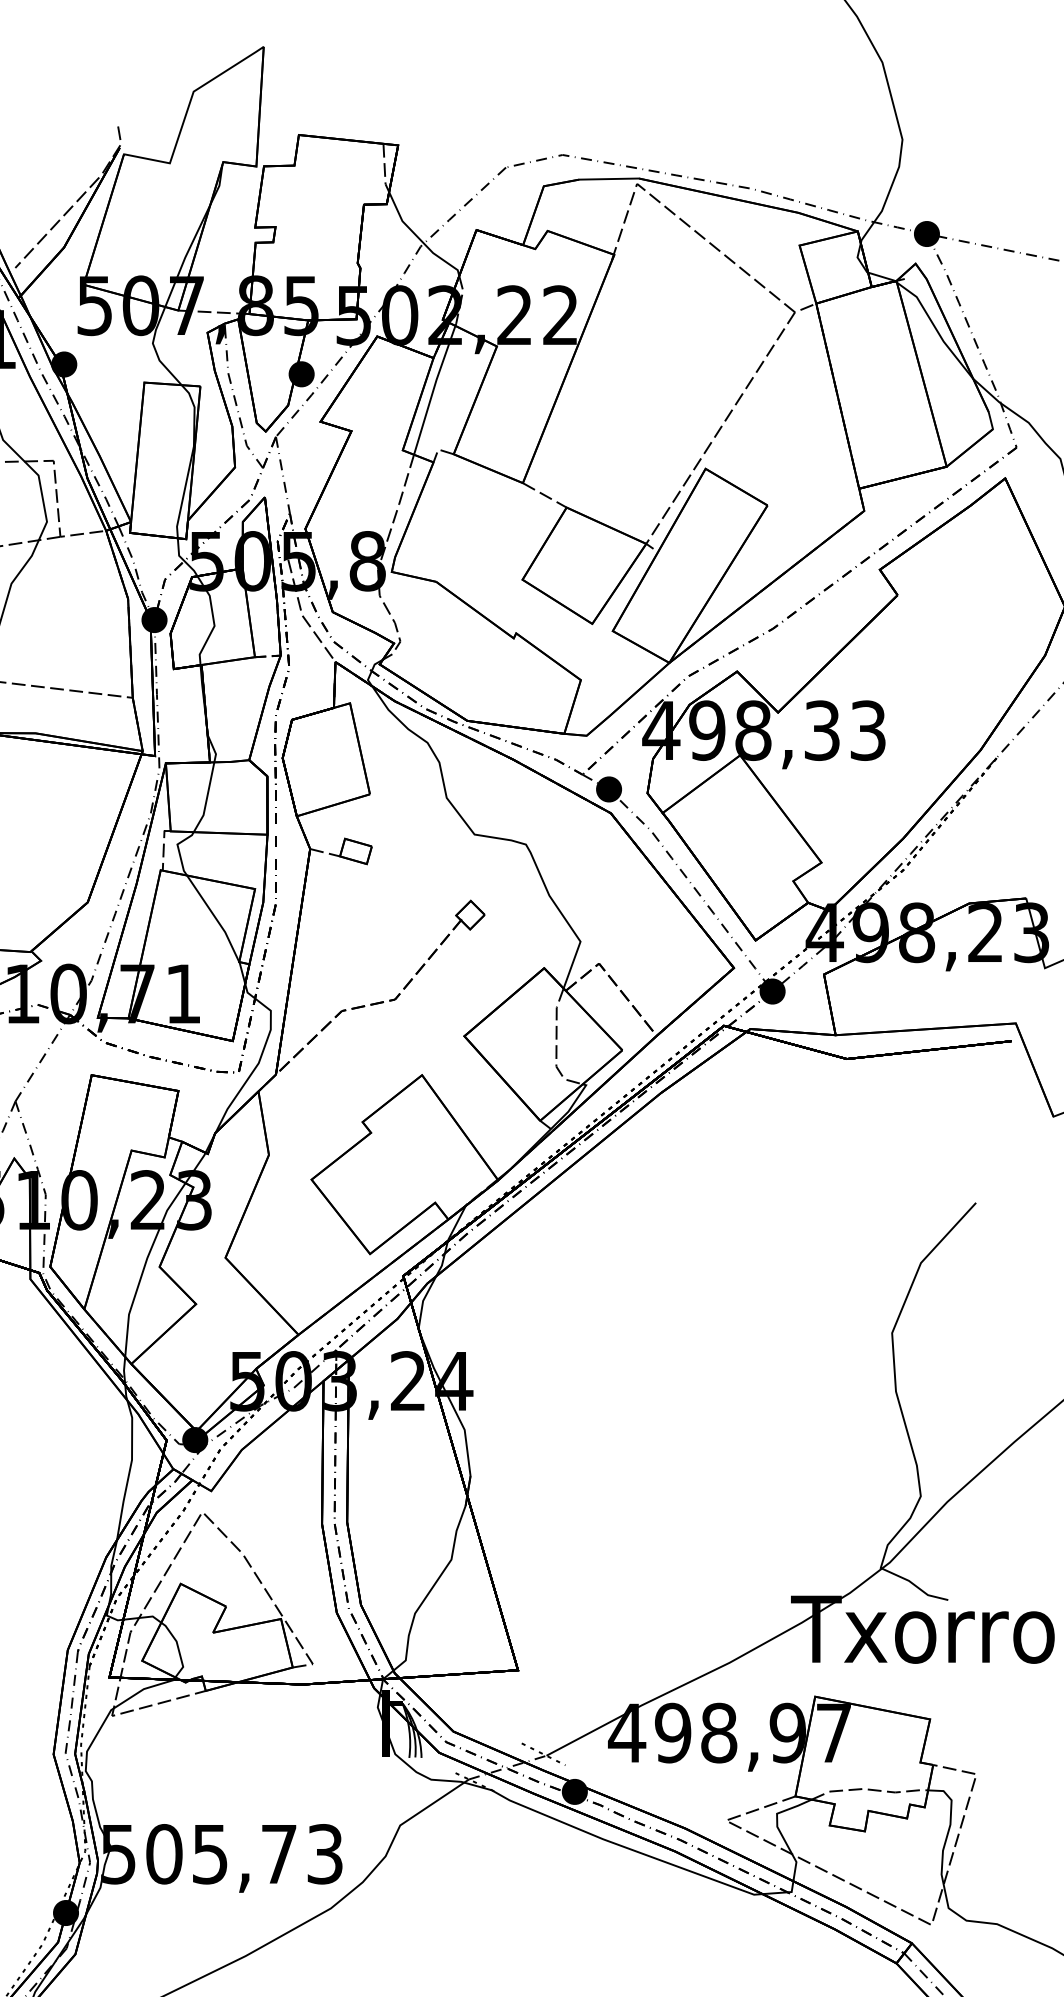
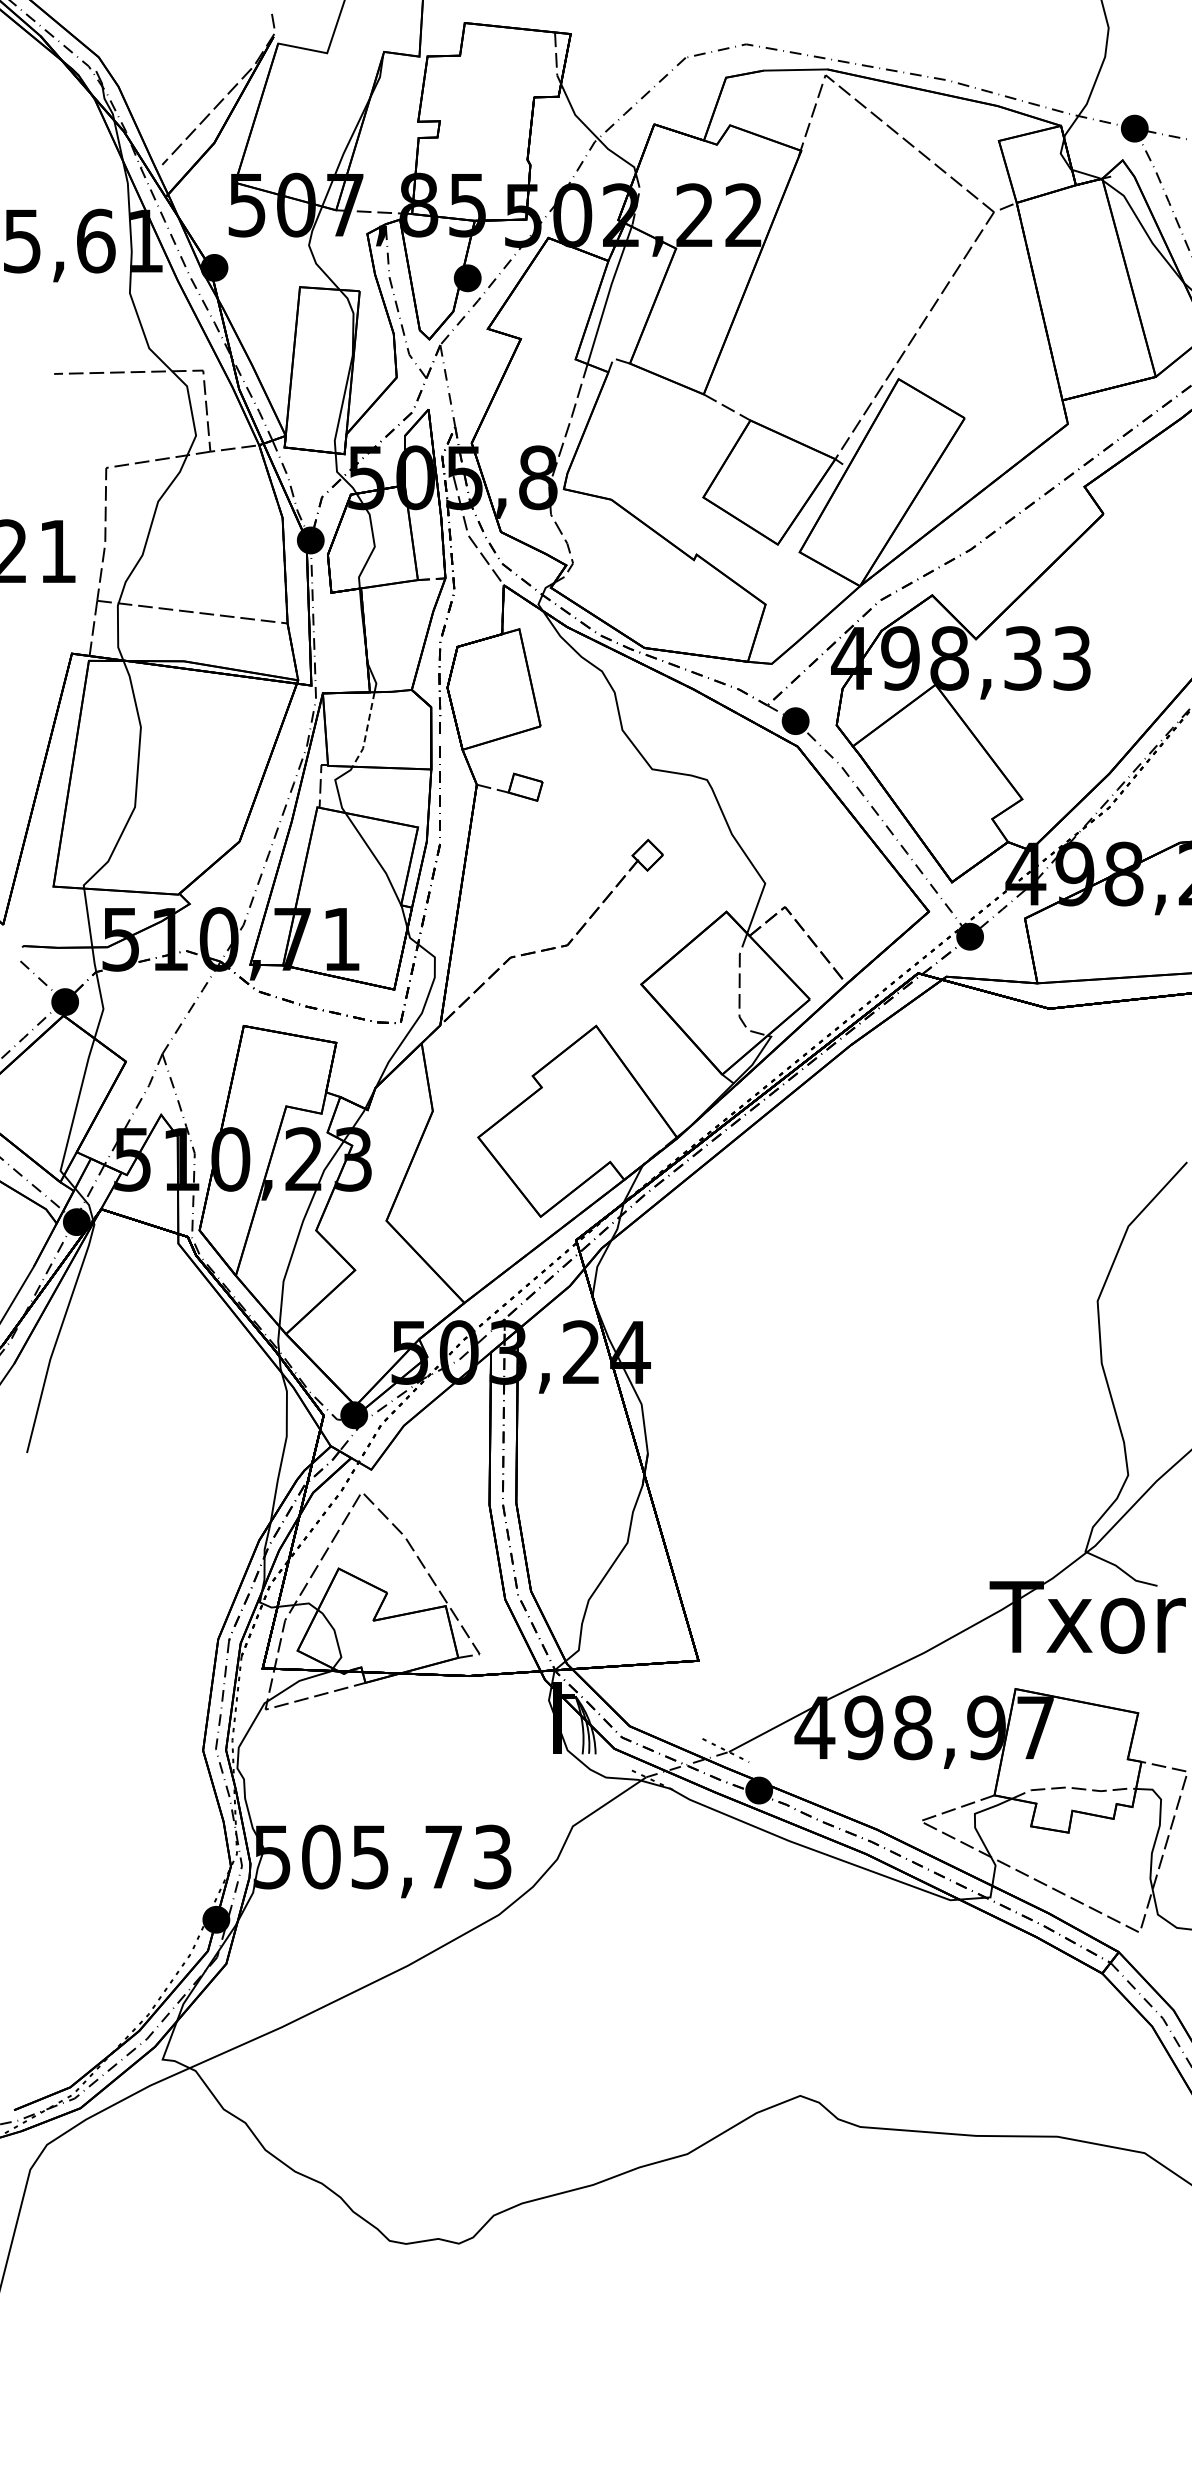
line: (206, 799) -> (366, 731), solid -> dashed

